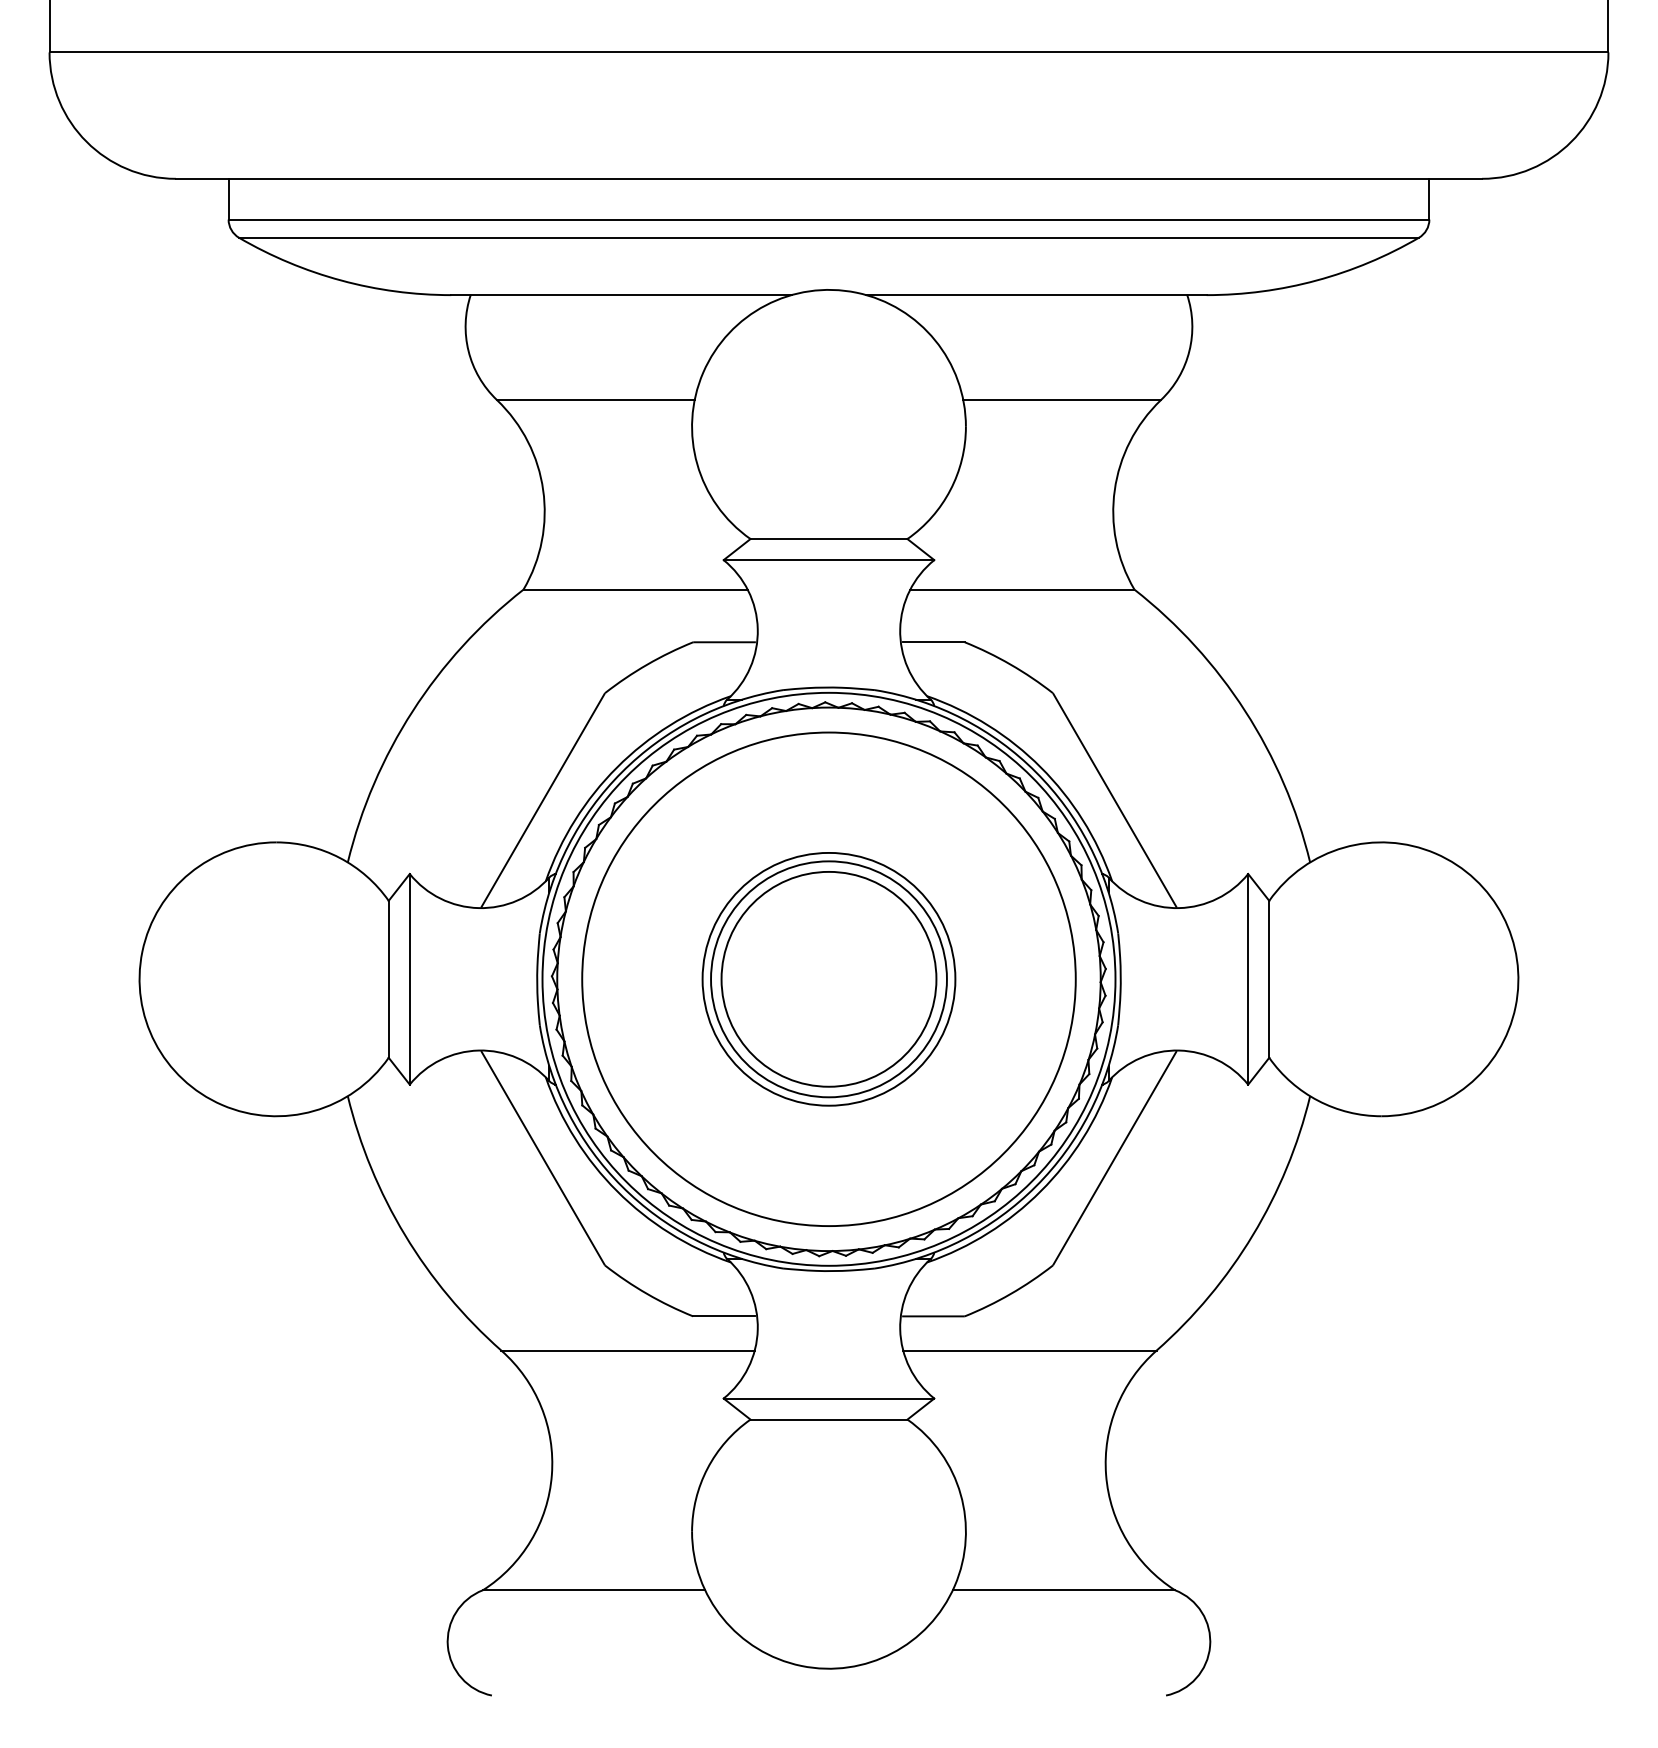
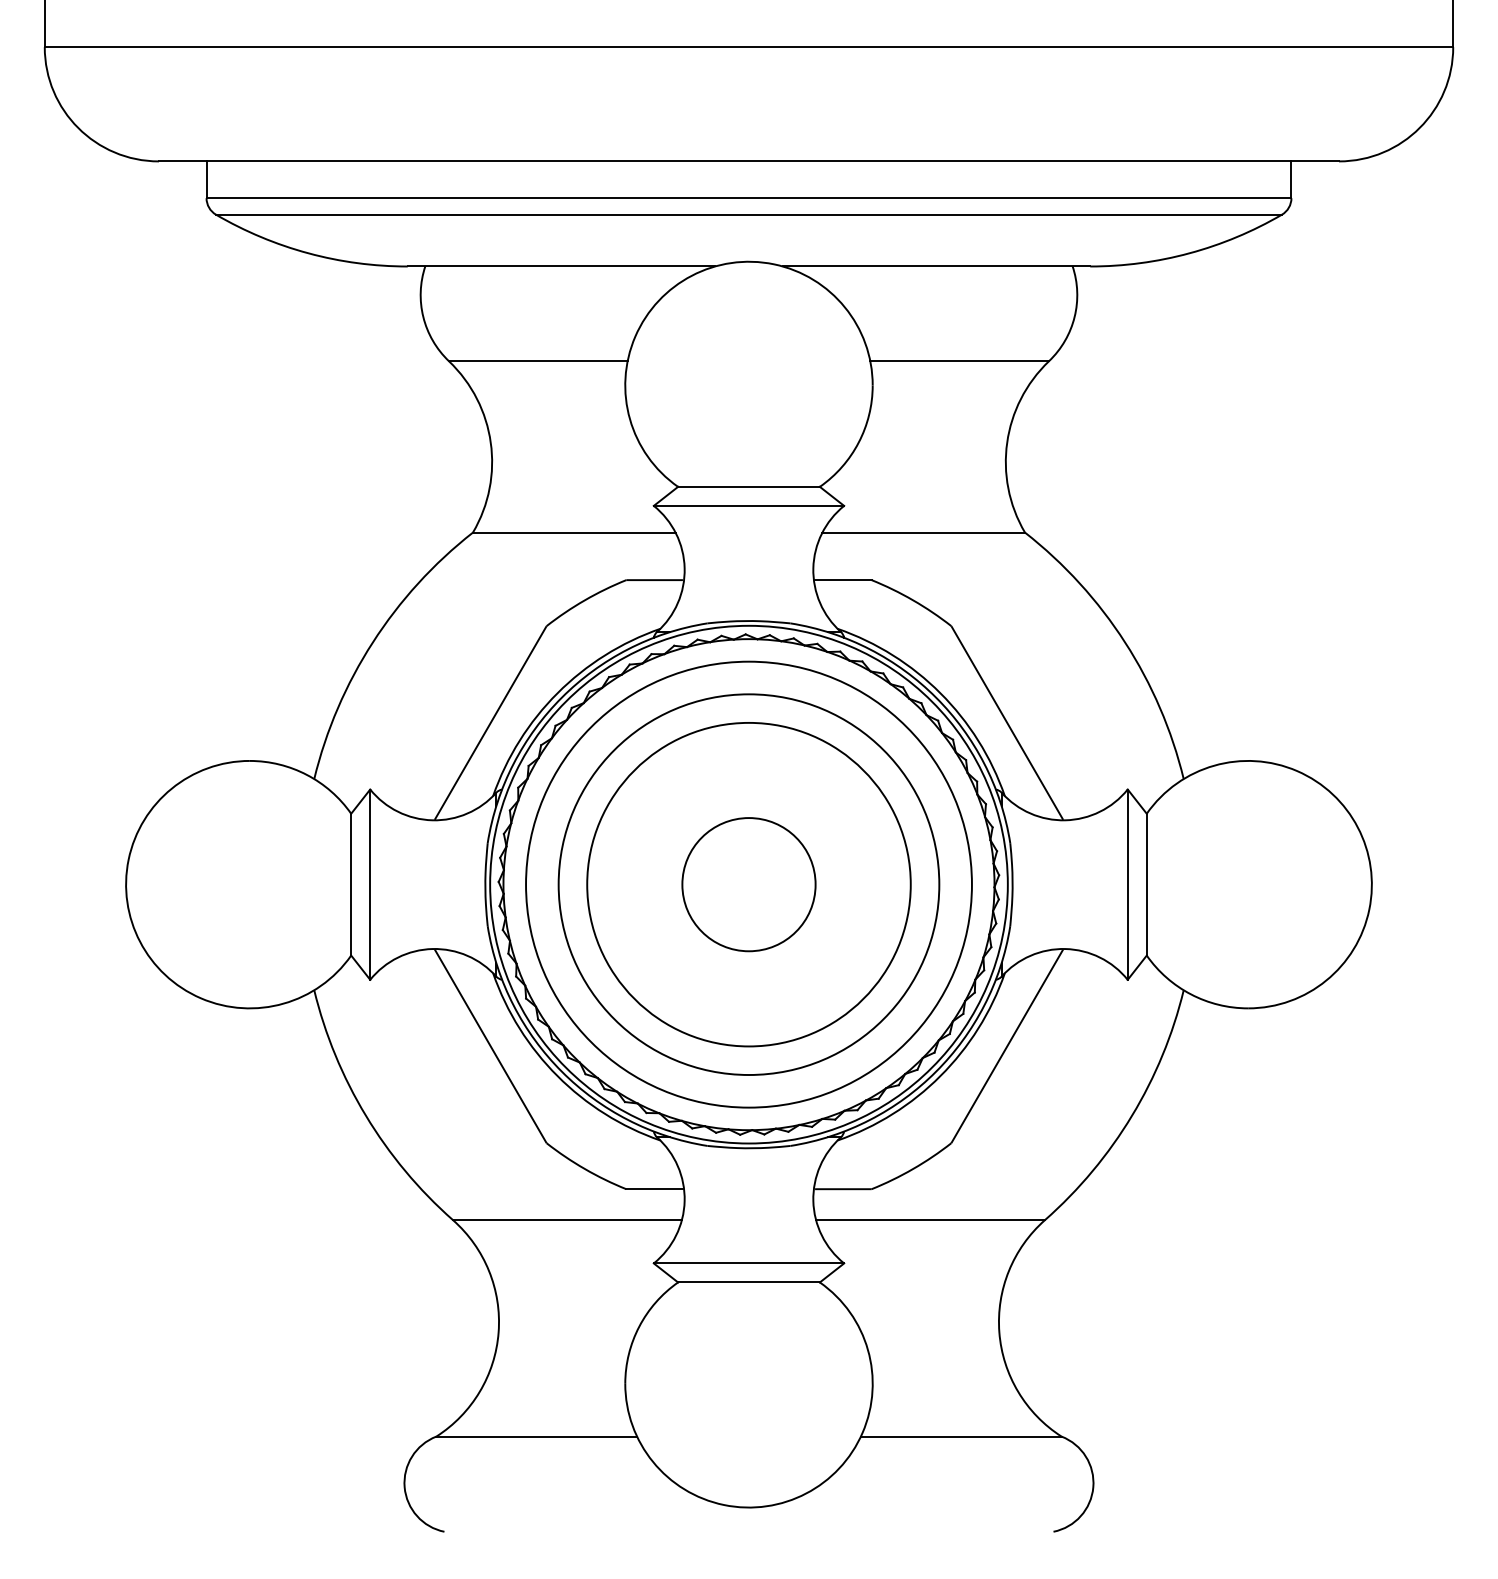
circle: (828, 978) -> (748, 883), size x1.67
circle: (828, 979) -> (748, 884), size x0.62
circle: (828, 979) -> (748, 884), size x1.67

